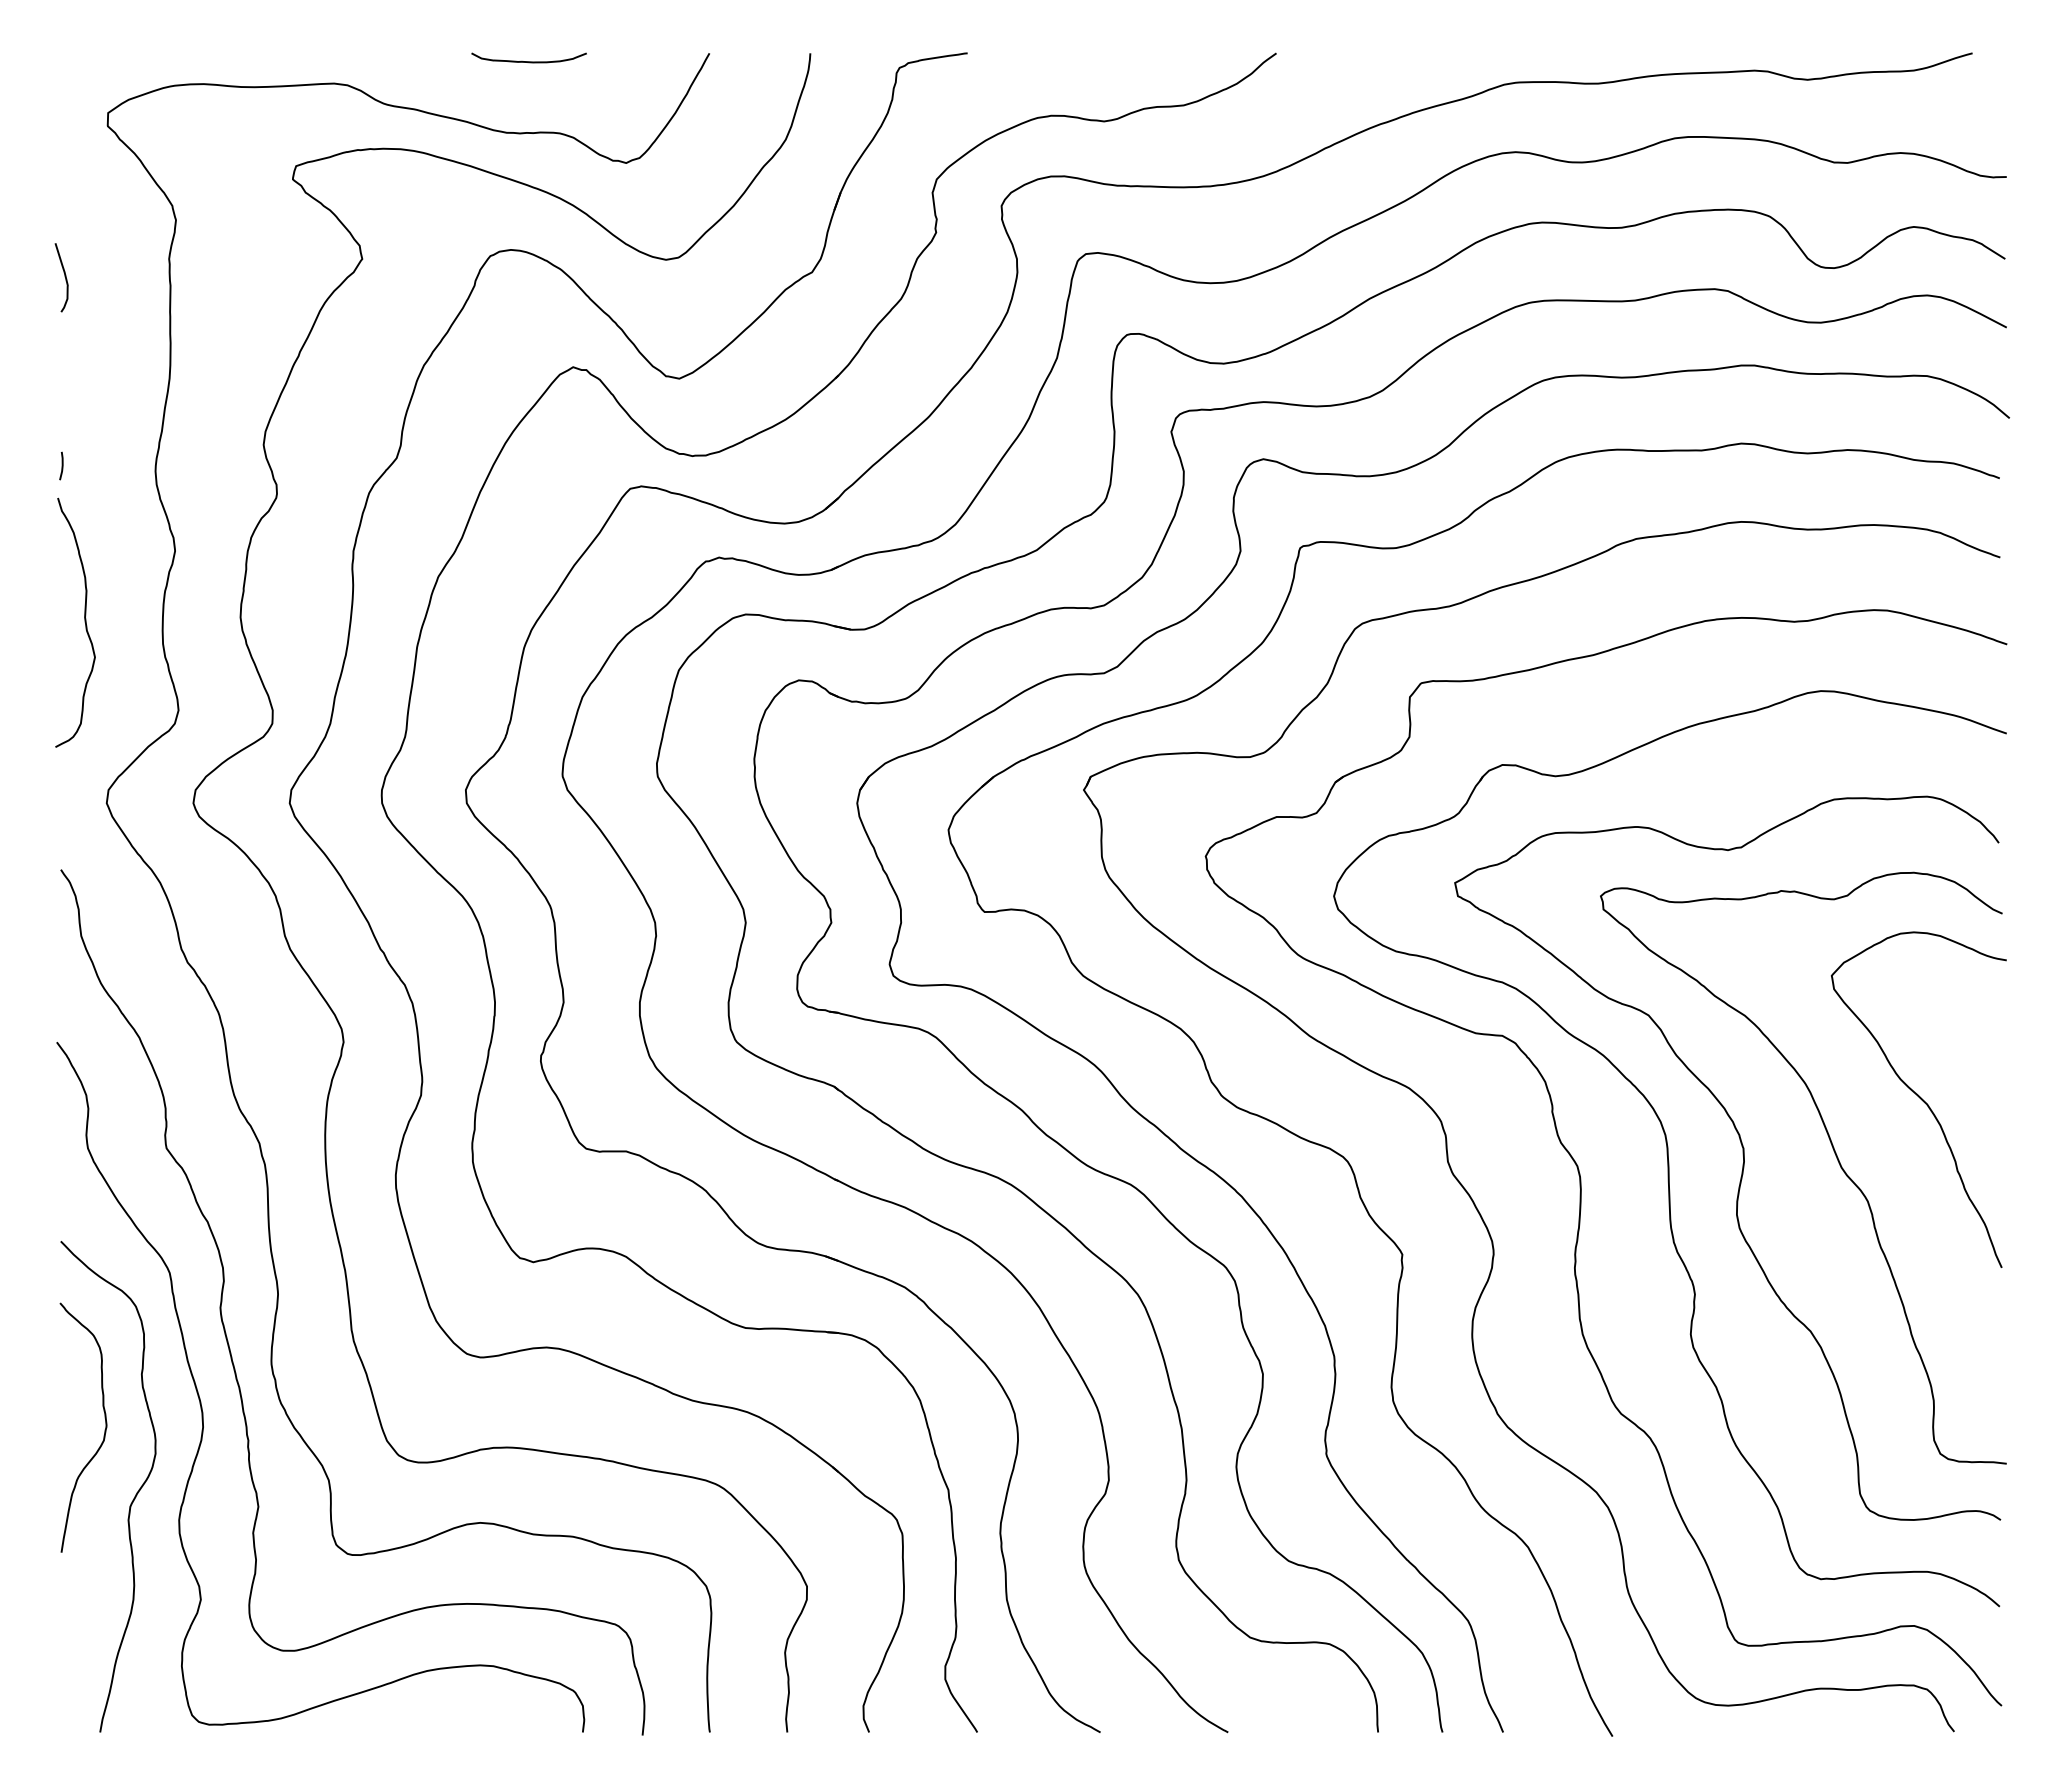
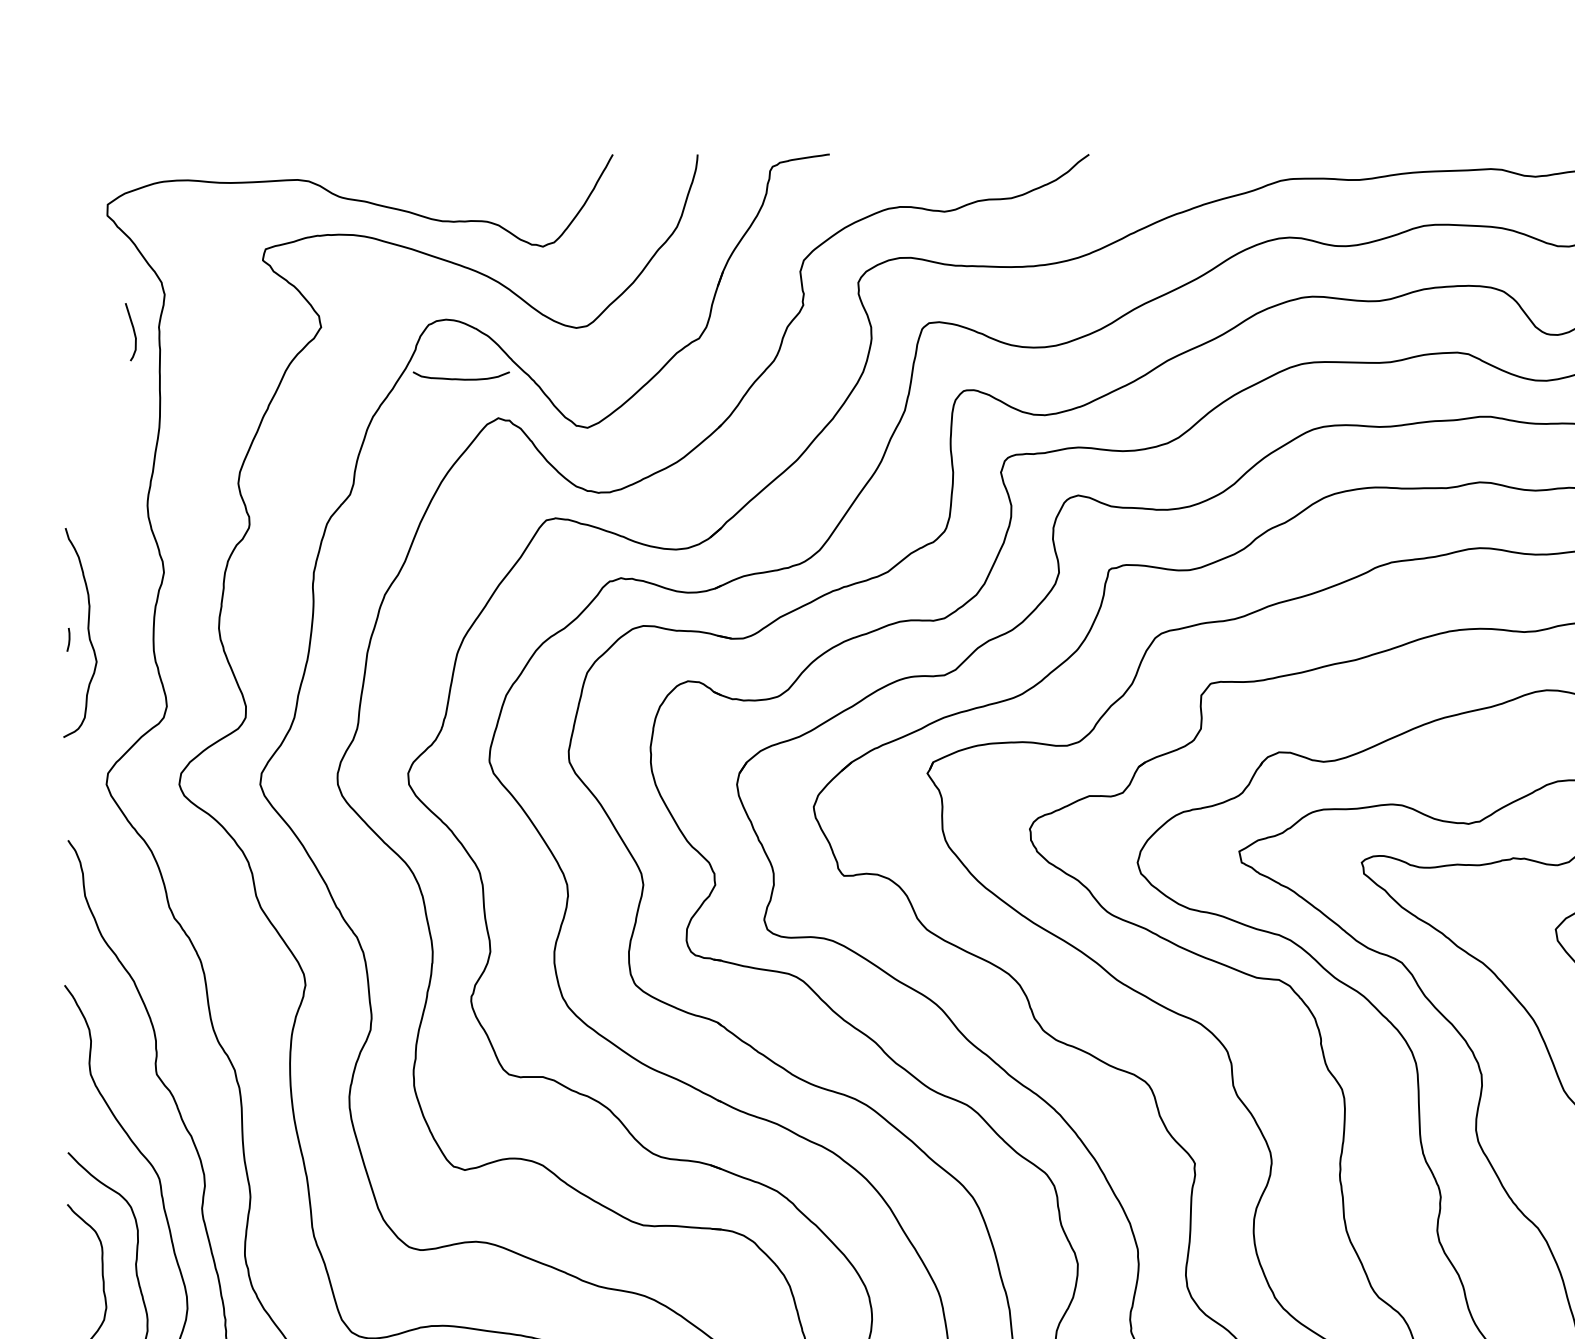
curve: (528, 61) -> (460, 378), moved
curve: (64, 276) -> (133, 331), moved
line: (61, 465) -> (68, 639), moved

